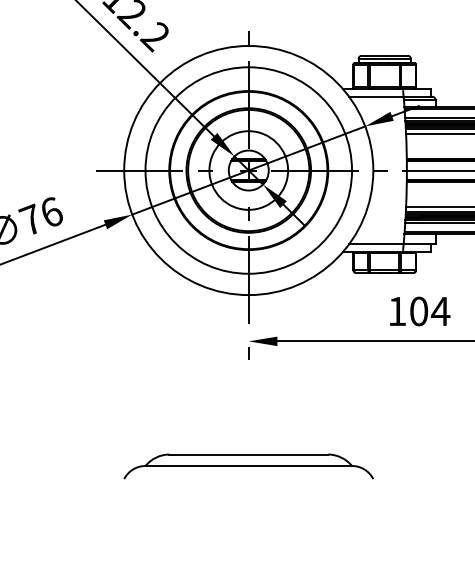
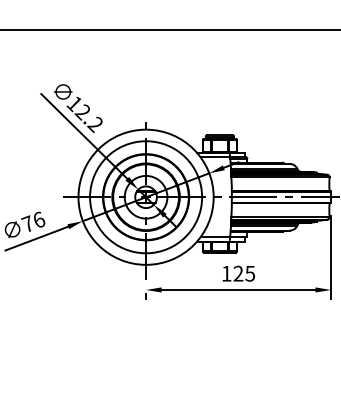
text: (430, 311) -> (244, 273), 104 -> 125
part: (249, 465) -> (146, 357), removed

